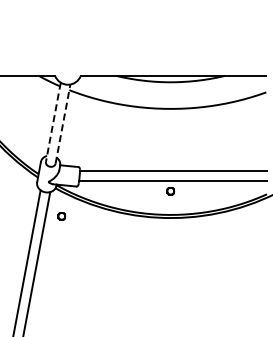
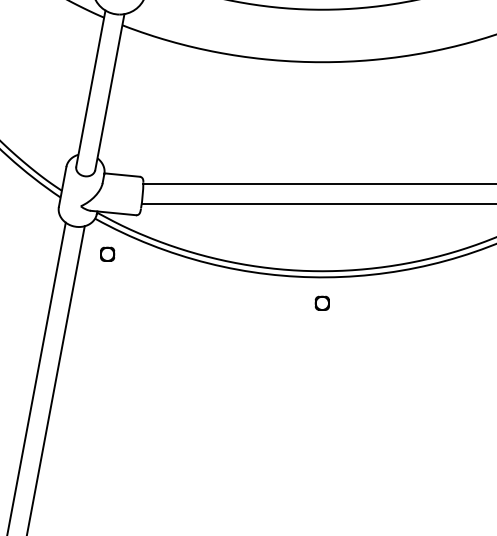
line: (53, 122) -> (91, 88), dashed -> solid
line: (63, 123) -> (110, 90), dashed -> solid
part: (170, 191) -> (321, 303), moved
part: (61, 216) -> (106, 254), moved

